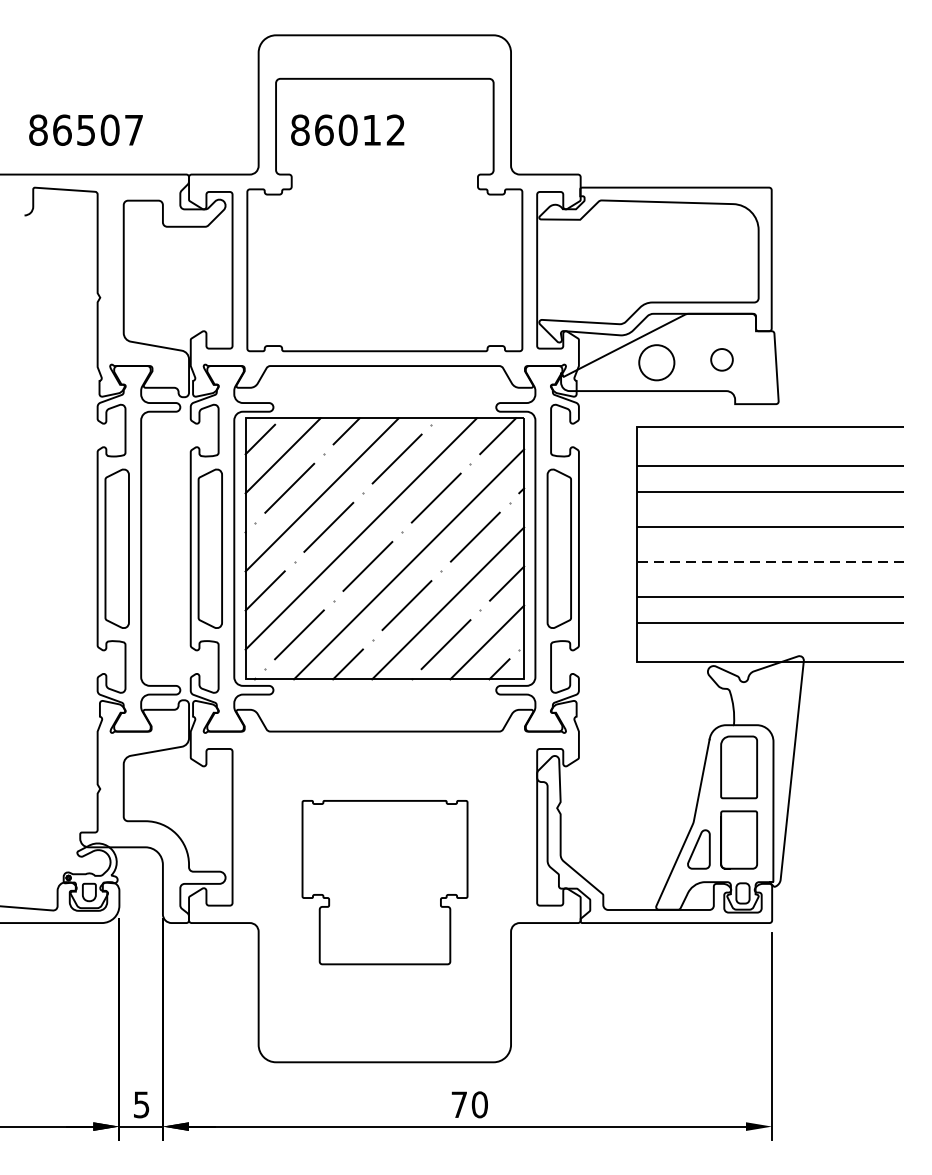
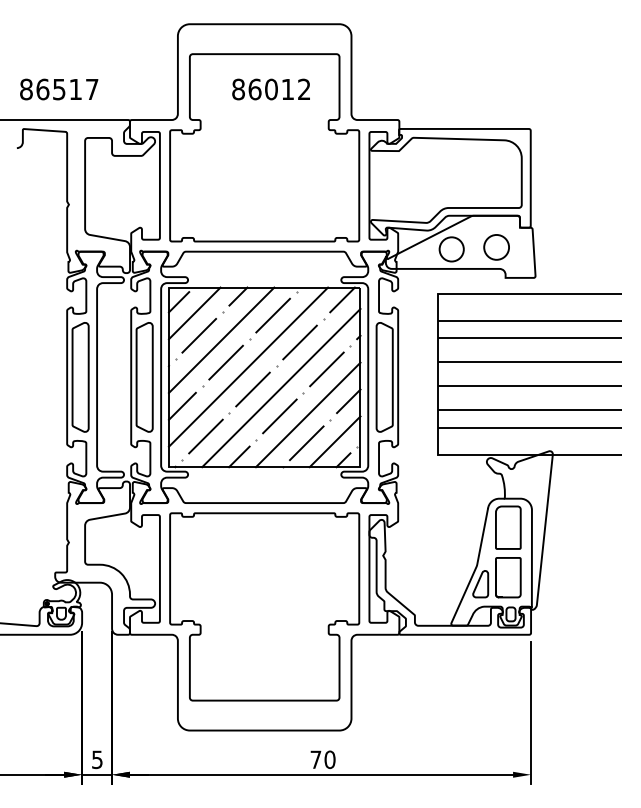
text: (109, 130) -> (75, 89), 86507 -> 86517
text: (346, 130) -> (270, 89), moved
circle: (721, 359) -> (496, 247), size x1.67
line: (769, 562) -> (529, 386), dashed -> solid
part: (384, 881) -> (264, 606), size x1.67

